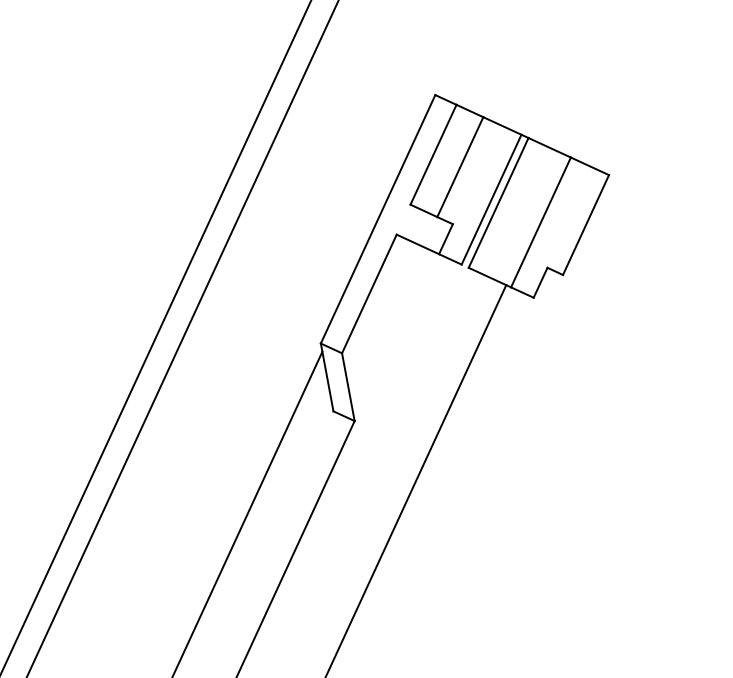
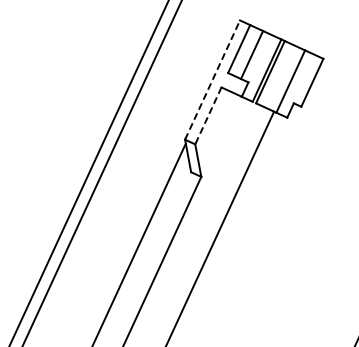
line: (377, 220) -> (212, 80), solid -> dashed
line: (369, 295) -> (208, 116), solid -> dashed

